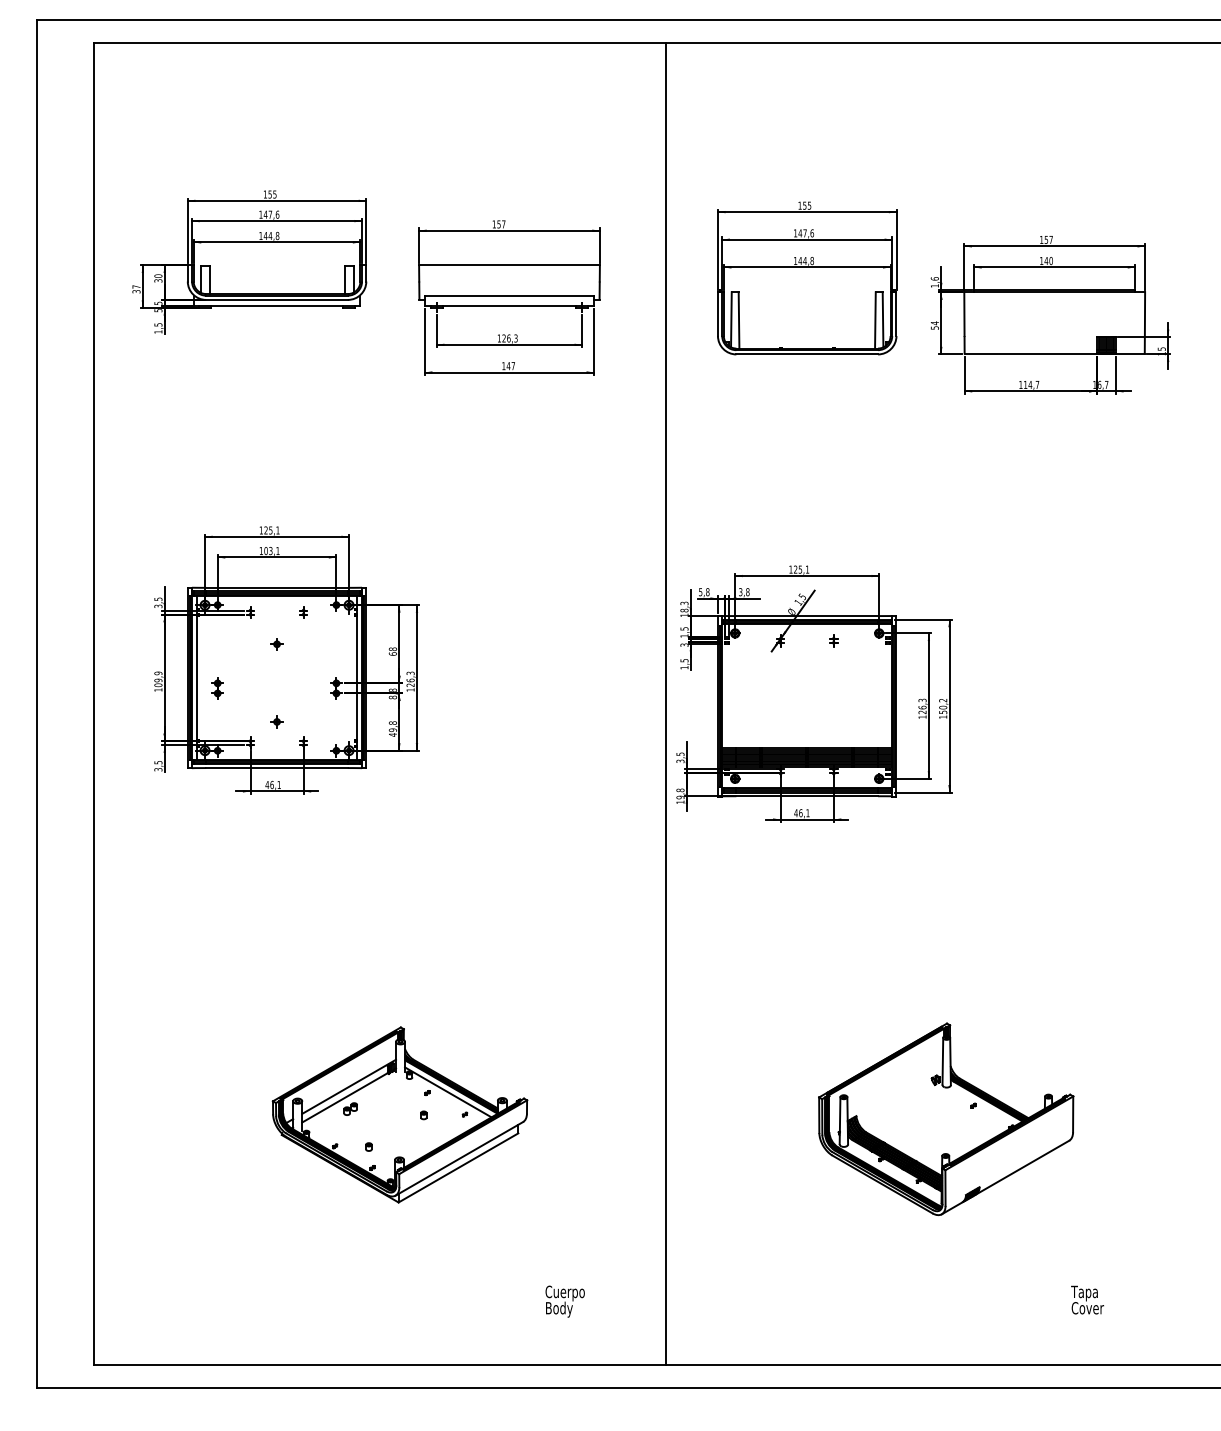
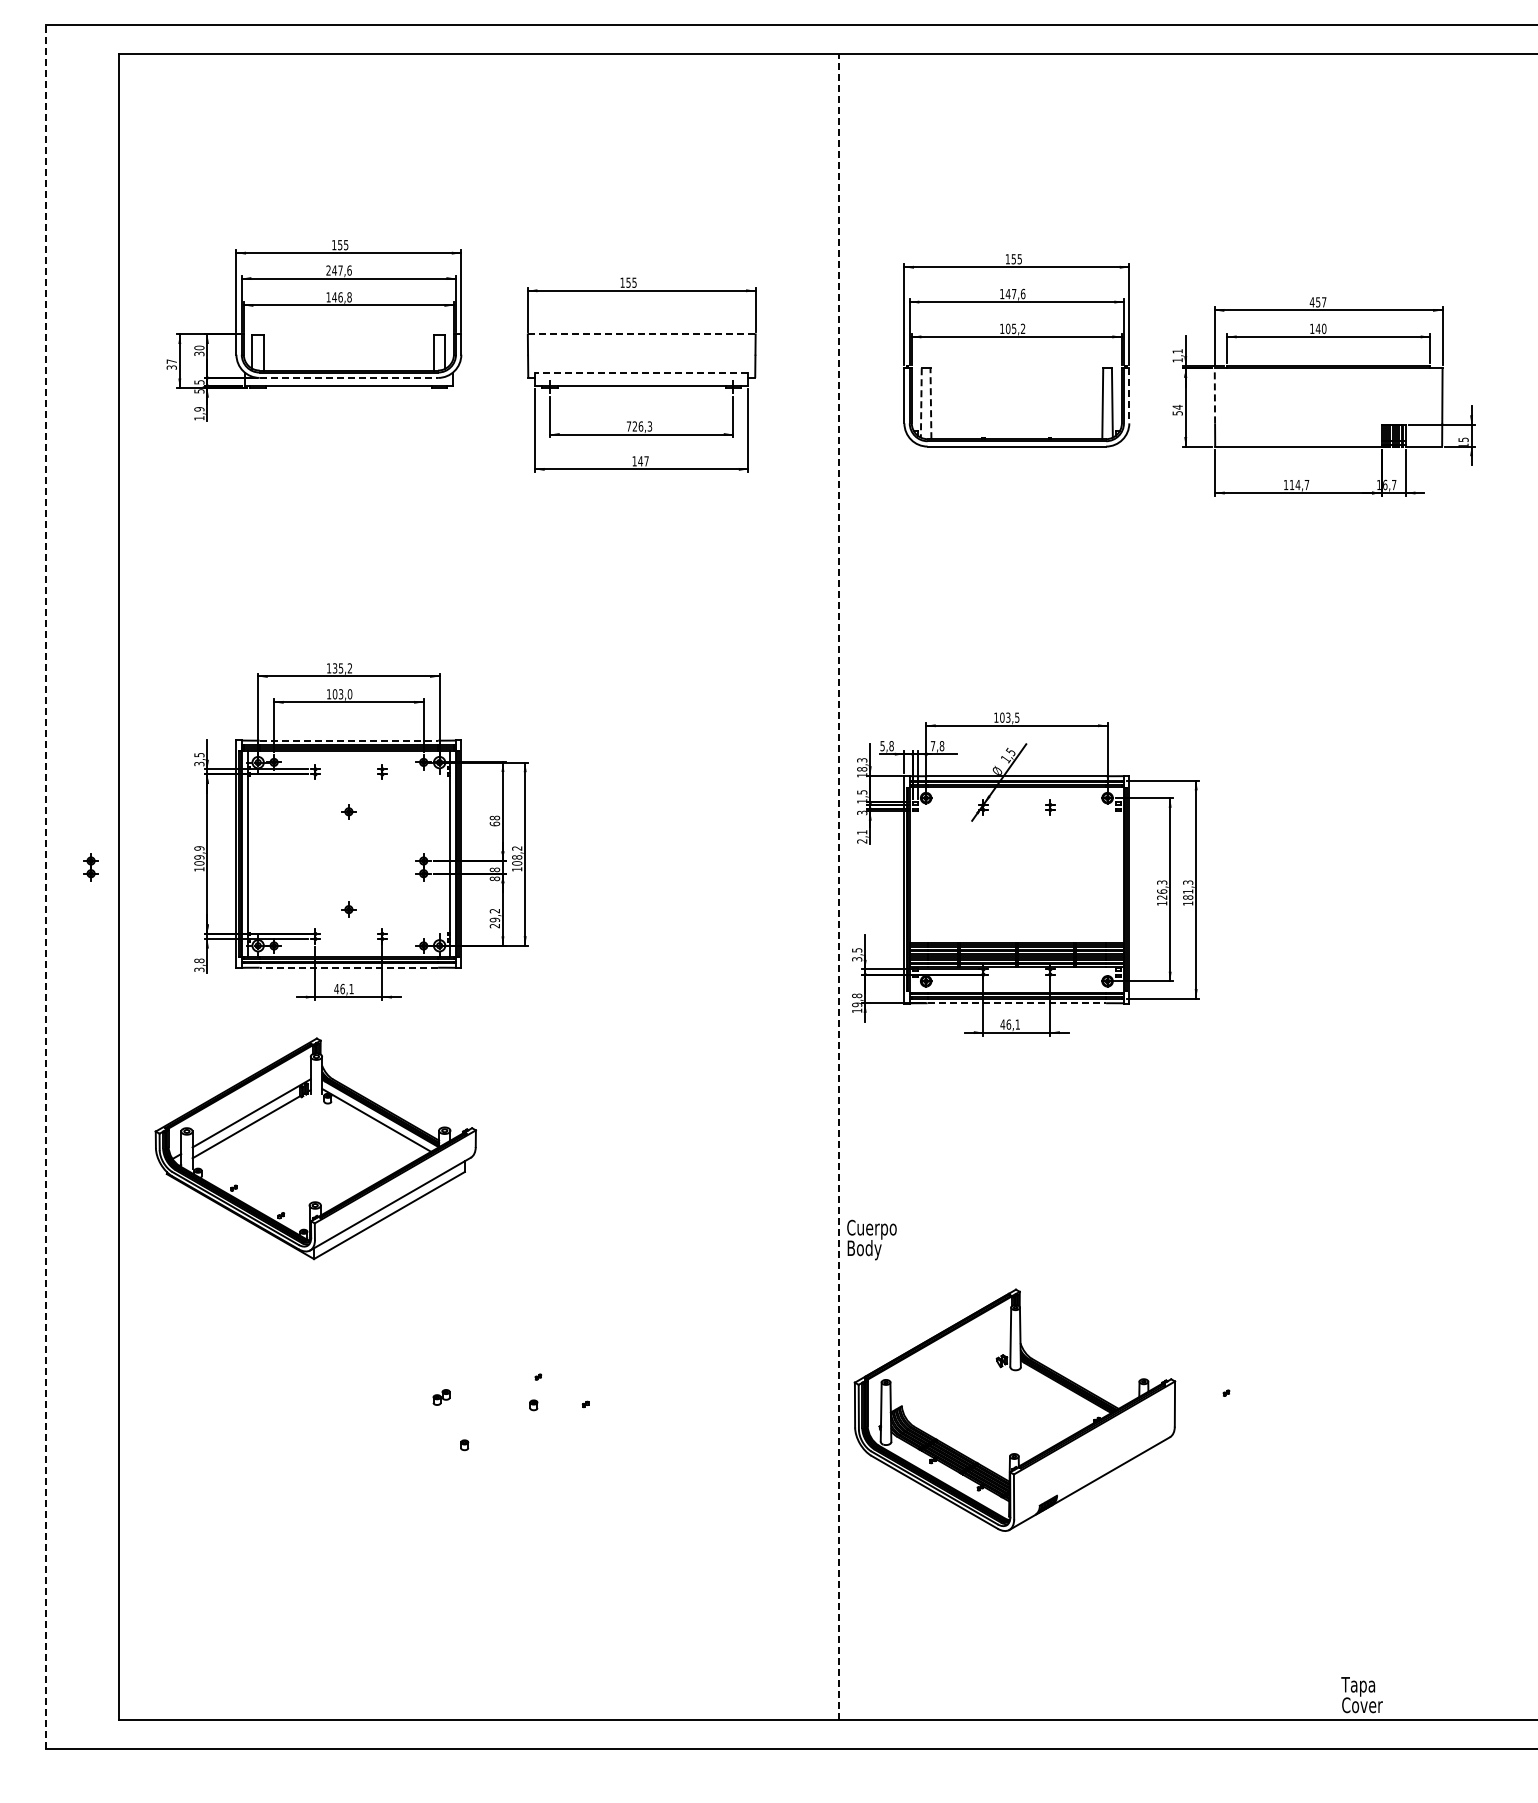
text: (260, 214) -> (328, 270), 147,6 -> 247,6
text: (503, 224) -> (634, 282), 157 -> 155
text: (270, 236) -> (340, 297), 144,8 -> 146,8
text: (1041, 240) -> (1311, 302), 157 -> 457
text: (806, 260) -> (1015, 328), 144,8 -> 105,2
line: (509, 265) -> (641, 334), solid -> dashed
text: (934, 278) -> (1177, 351), 1,6 -> 1,1
line: (509, 295) -> (641, 372), solid -> dashed
line: (277, 299) -> (349, 377), solid -> dashed
line: (896, 313) -> (1129, 395), solid -> dashed
line: (964, 313) -> (1214, 395), solid -> dashed
line: (731, 319) -> (921, 402), solid -> dashed
line: (738, 320) -> (930, 403), solid -> dashed
text: (158, 324) -> (199, 409), 1,5 -> 1,9
text: (498, 338) -> (628, 426), 126,3 -> 726,3
text: (271, 530) -> (341, 668), 125,1 -> 135,2
text: (277, 551) -> (349, 694), 103,1 -> 103,0
text: (801, 569) -> (1009, 717), 125,1 -> 103,5
line: (277, 587) -> (349, 740), solid -> dashed
text: (740, 592) -> (932, 746), 3,8 -> 7,8
text: (684, 663) -> (862, 836), 1,5 -> 2,1
text: (410, 678) -> (517, 855), 126,3 -> 108,2
part: (217, 688) -> (90, 867), moved
line: (37, 703) -> (46, 886), solid -> dashed
line: (665, 703) -> (838, 886), solid -> dashed
text: (943, 705) -> (1188, 889), 150,2 -> 181,3
text: (392, 728) -> (494, 918), 49,8 -> 29,2
text: (158, 762) -> (199, 960), 3,5 -> 3,8
line: (276, 767) -> (348, 967), solid -> dashed
line: (807, 796) -> (1017, 1003), solid -> dashed
part: (399, 1114) -> (315, 1148), moved
part: (945, 1118) -> (1014, 1409), moved
text: (1087, 1300) -> (1361, 1695), moved
text: (564, 1301) -> (871, 1239), moved

